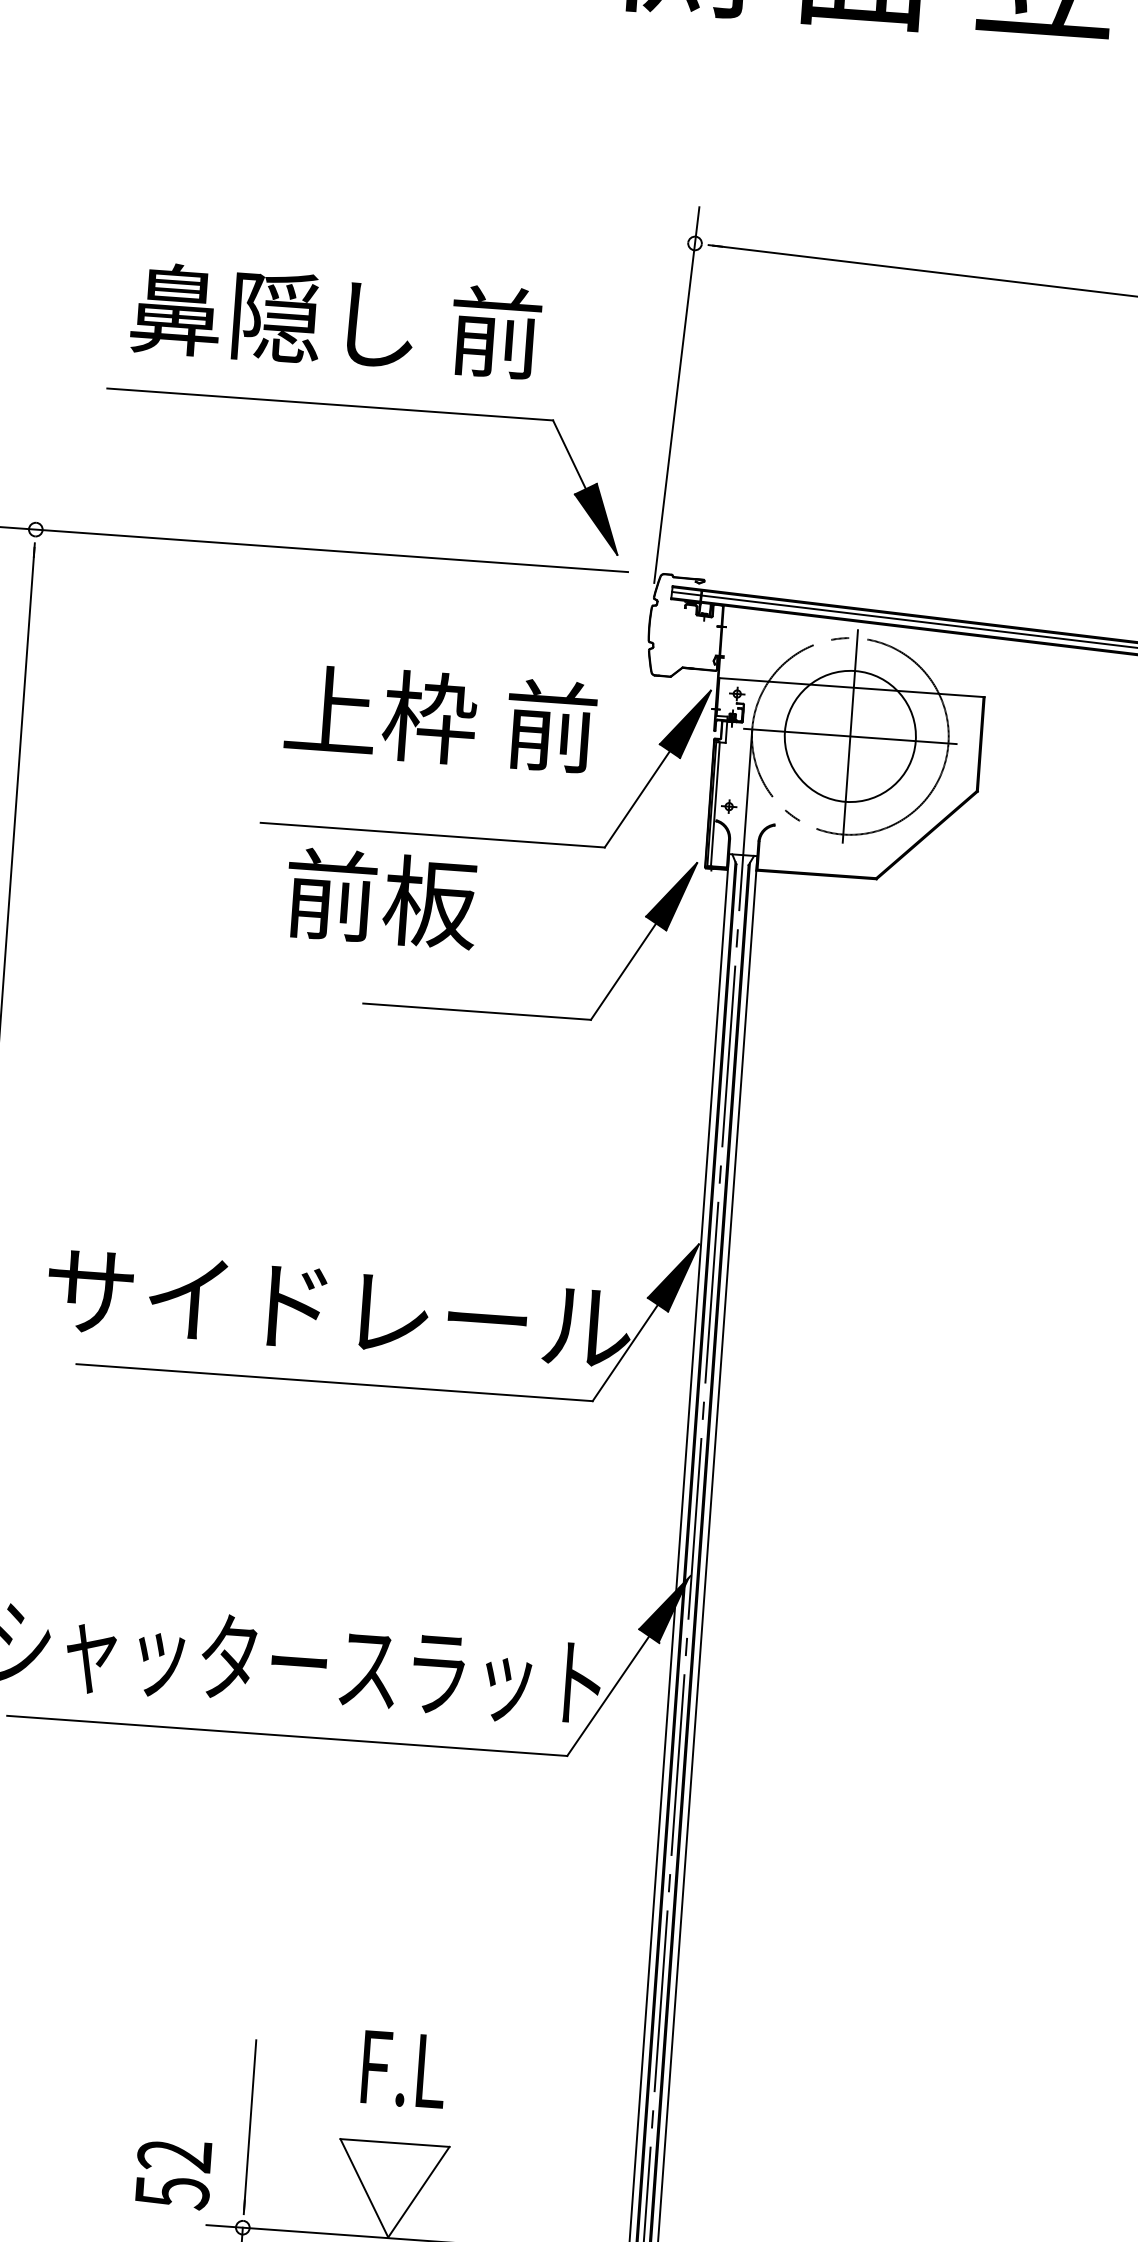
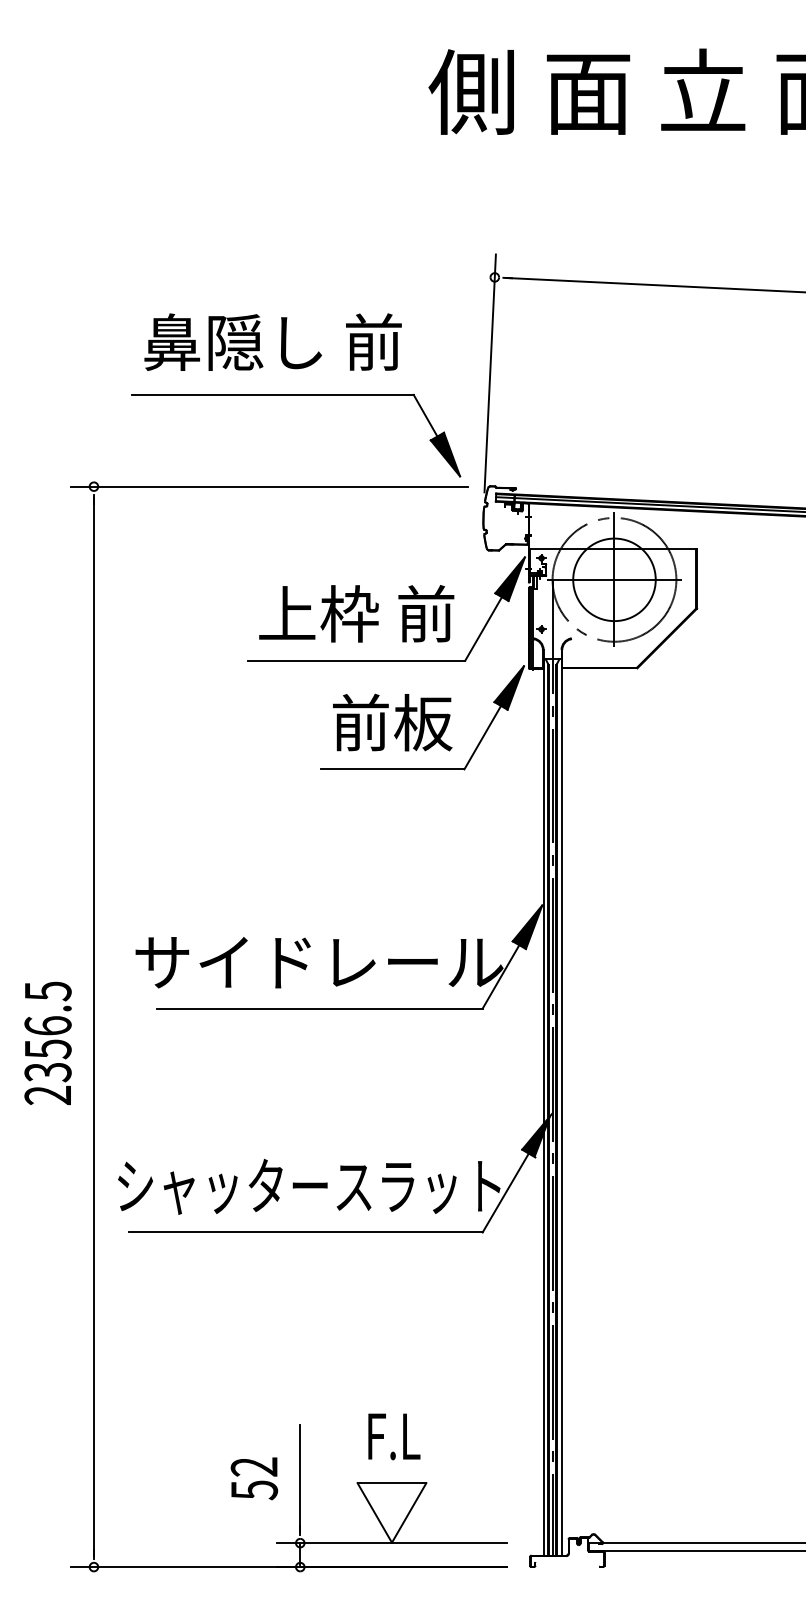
text: (440, 717) -> (356, 613), moved
text: (381, 898) -> (392, 722), moved
text: (173, 2173) -> (254, 1478), moved

